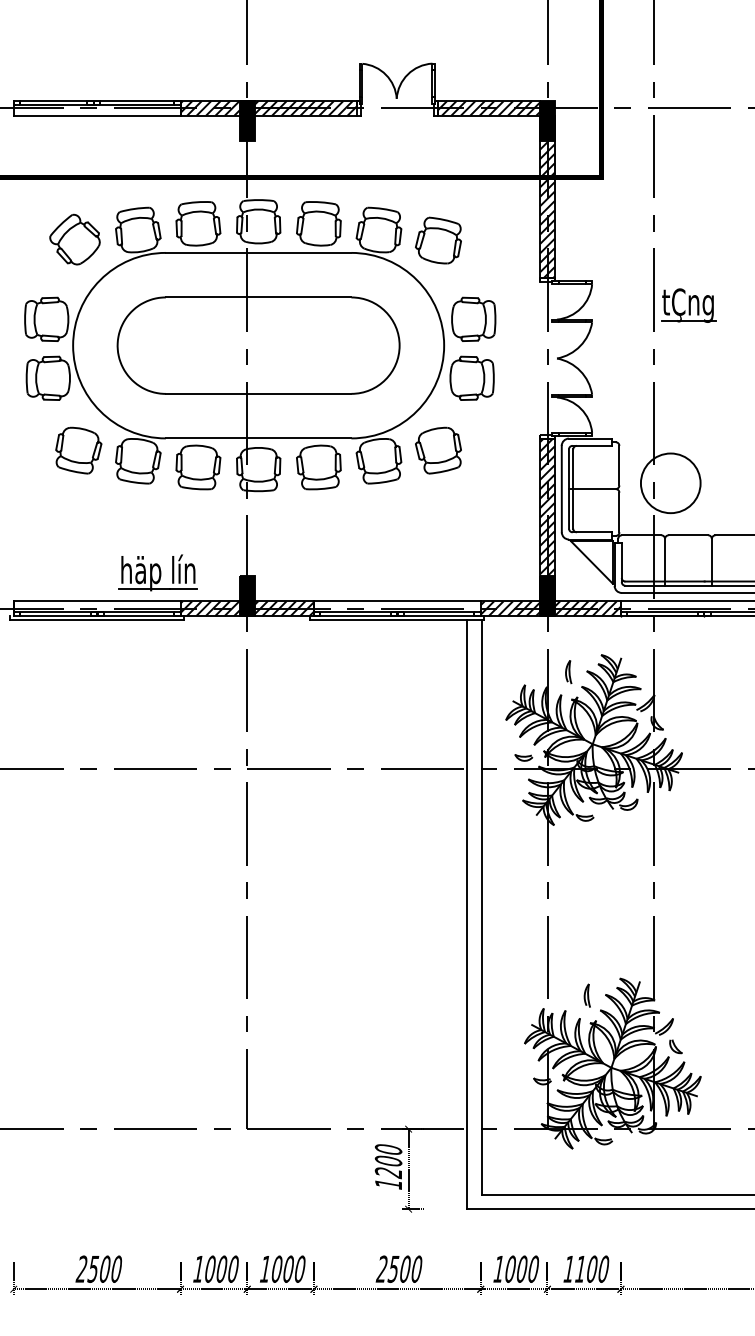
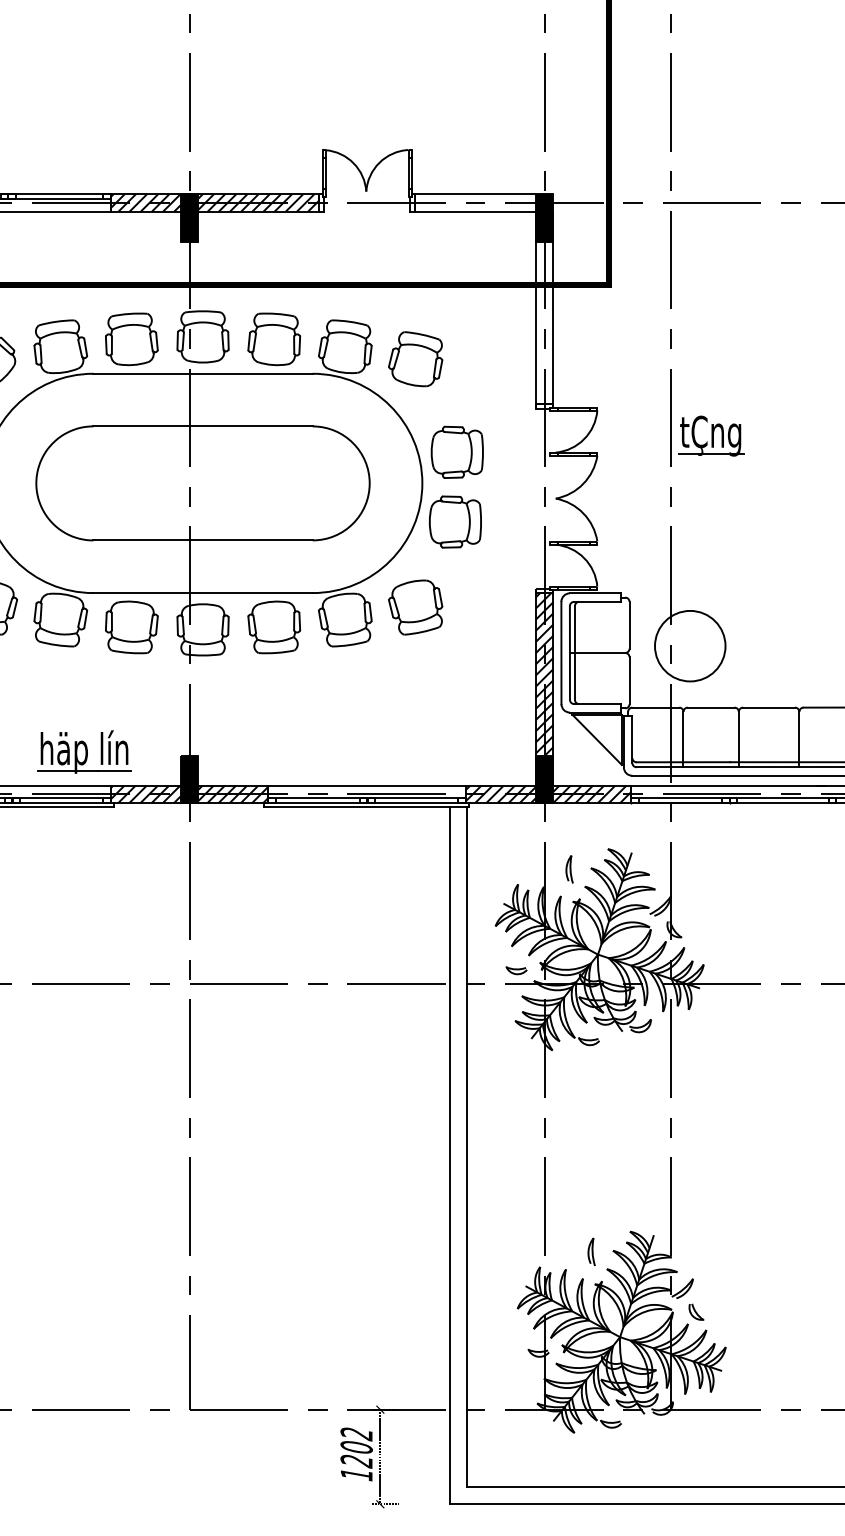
hatch: (489, 108) -> (475, 203), removed
hatch: (547, 209) -> (544, 322), removed
text: (388, 1150) -> (356, 1434), 1200 -> 1202

